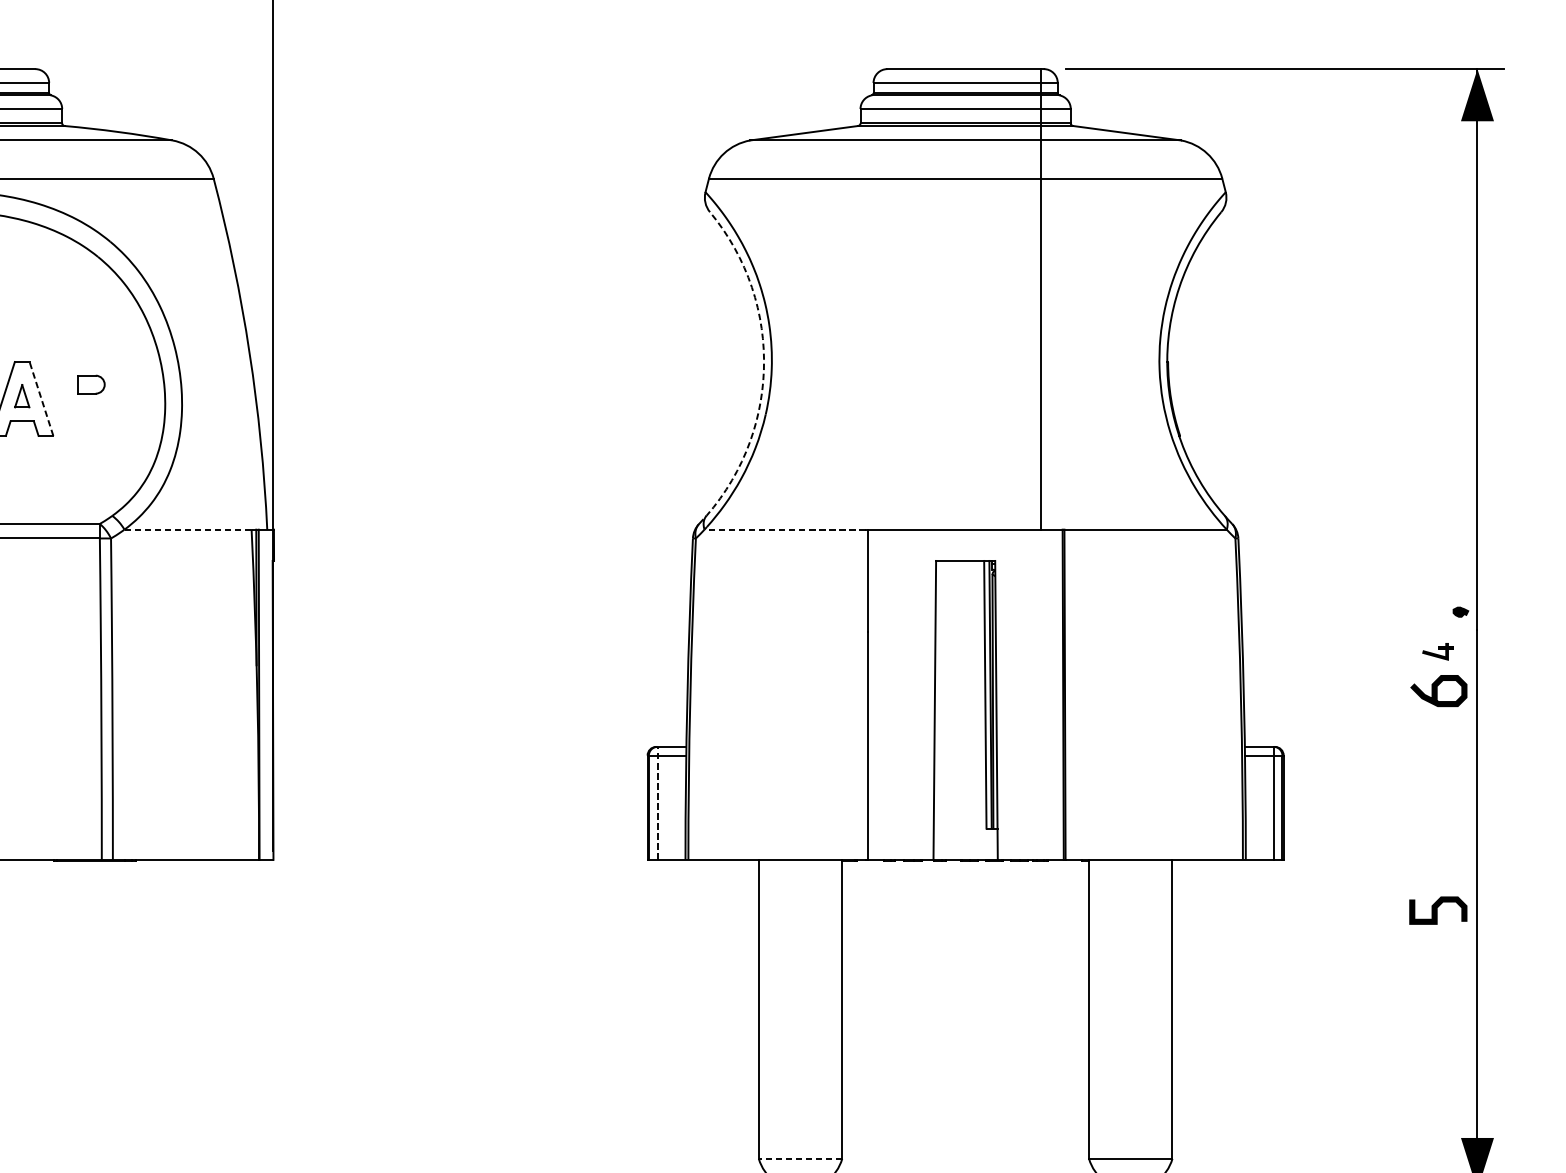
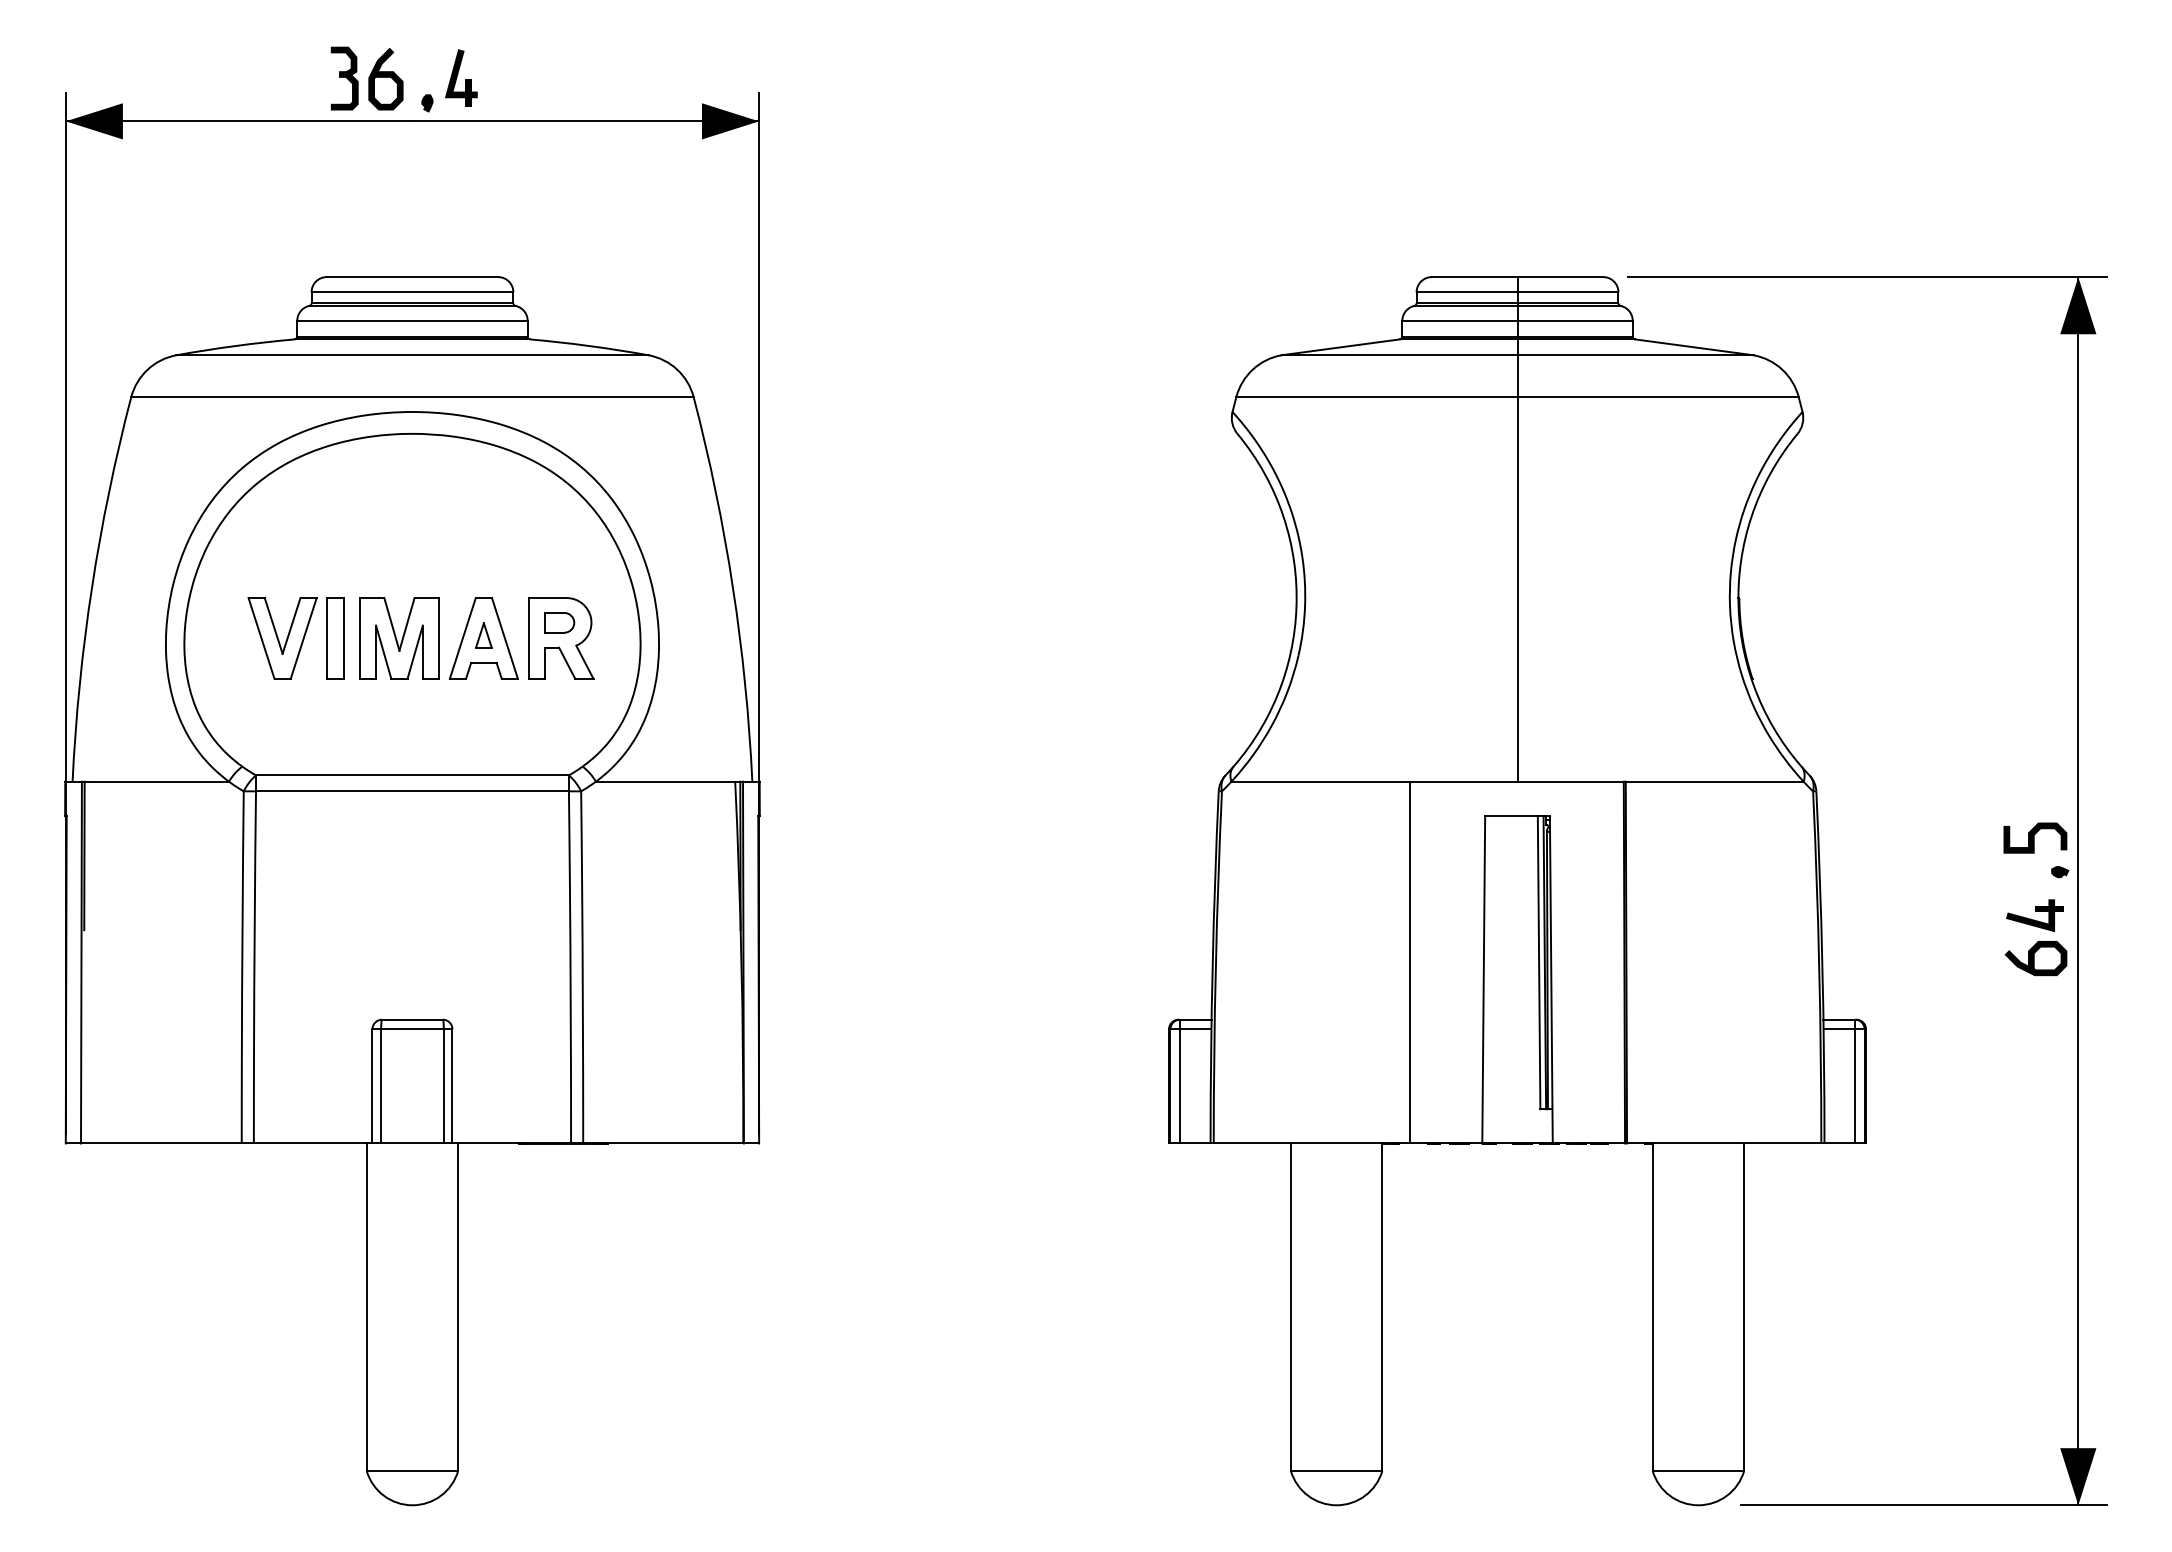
line: (1040, 299) -> (1517, 529), moved
arc: (763, 369) -> (1296, 606), dashed -> solid
line: (41, 398) -> (504, 638), dashed -> solid
part: (93, 398) -> (561, 638), added
line: (188, 529) -> (665, 781), dashed -> solid
line: (784, 529) -> (1319, 781), dashed -> solid
part: (1437, 651) -> (2034, 915), size x1.67
line: (657, 803) -> (1179, 1081), dashed -> solid
curve: (1437, 910) -> (2034, 837), moved
line: (800, 1159) -> (1336, 1471), dashed -> solid

